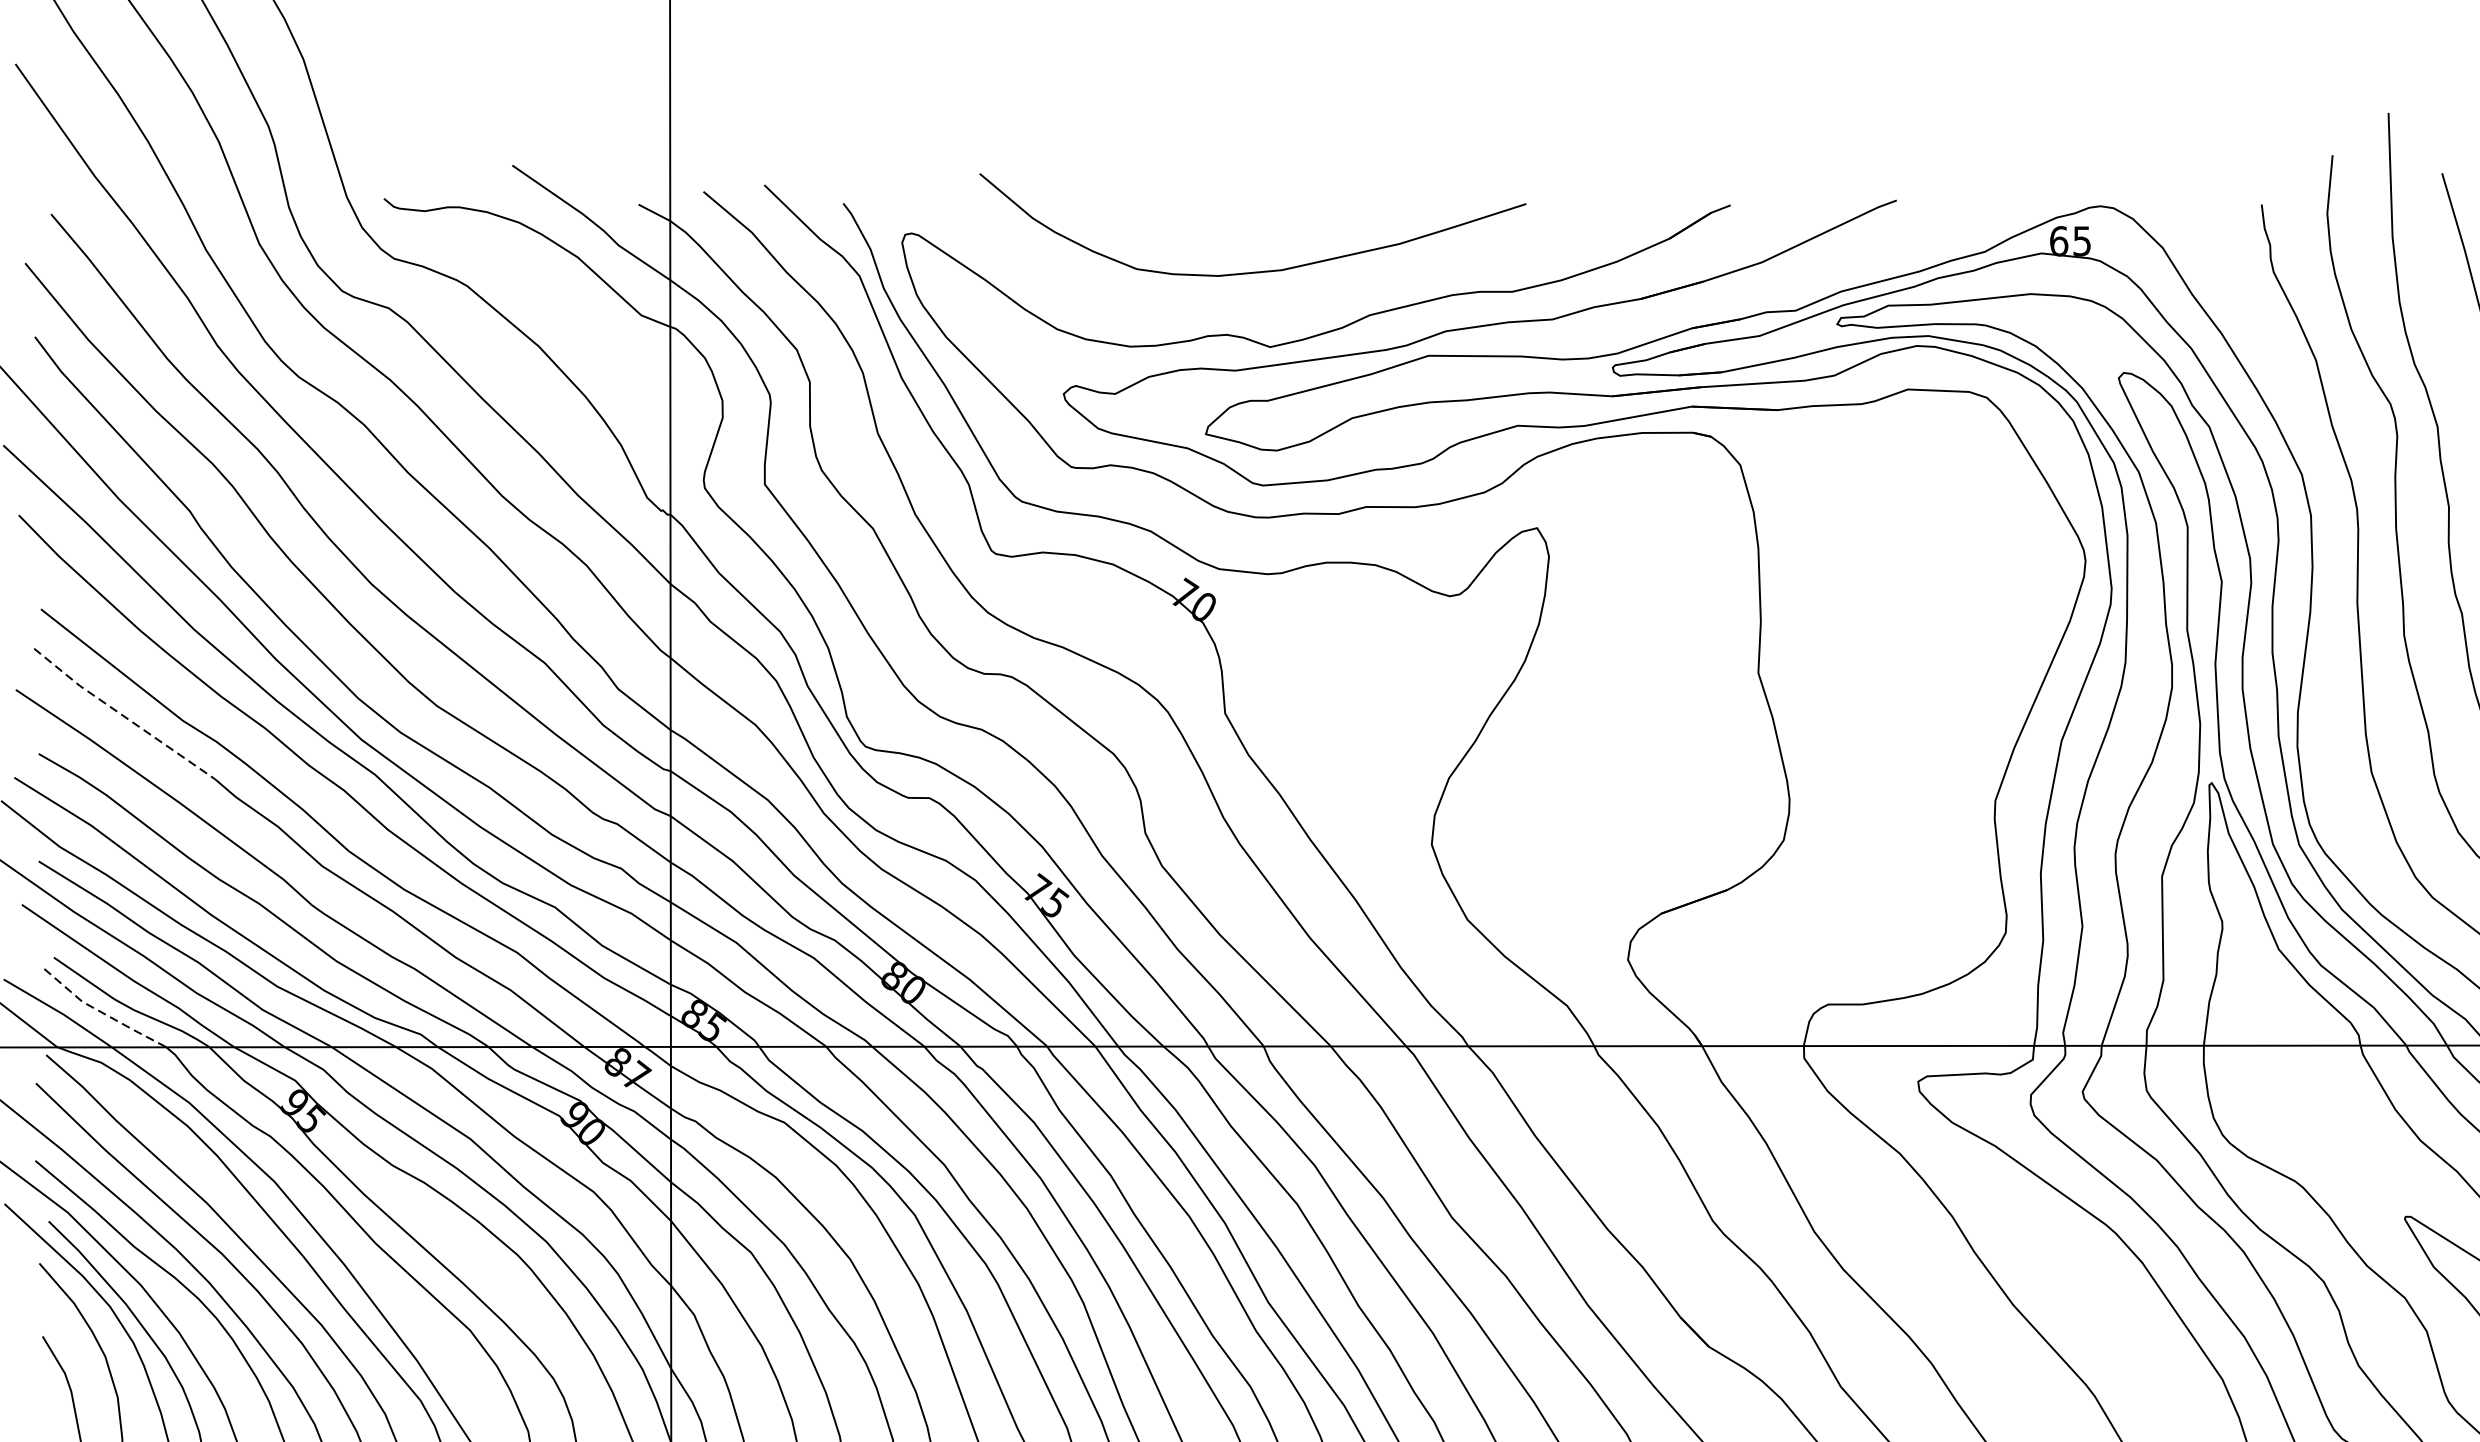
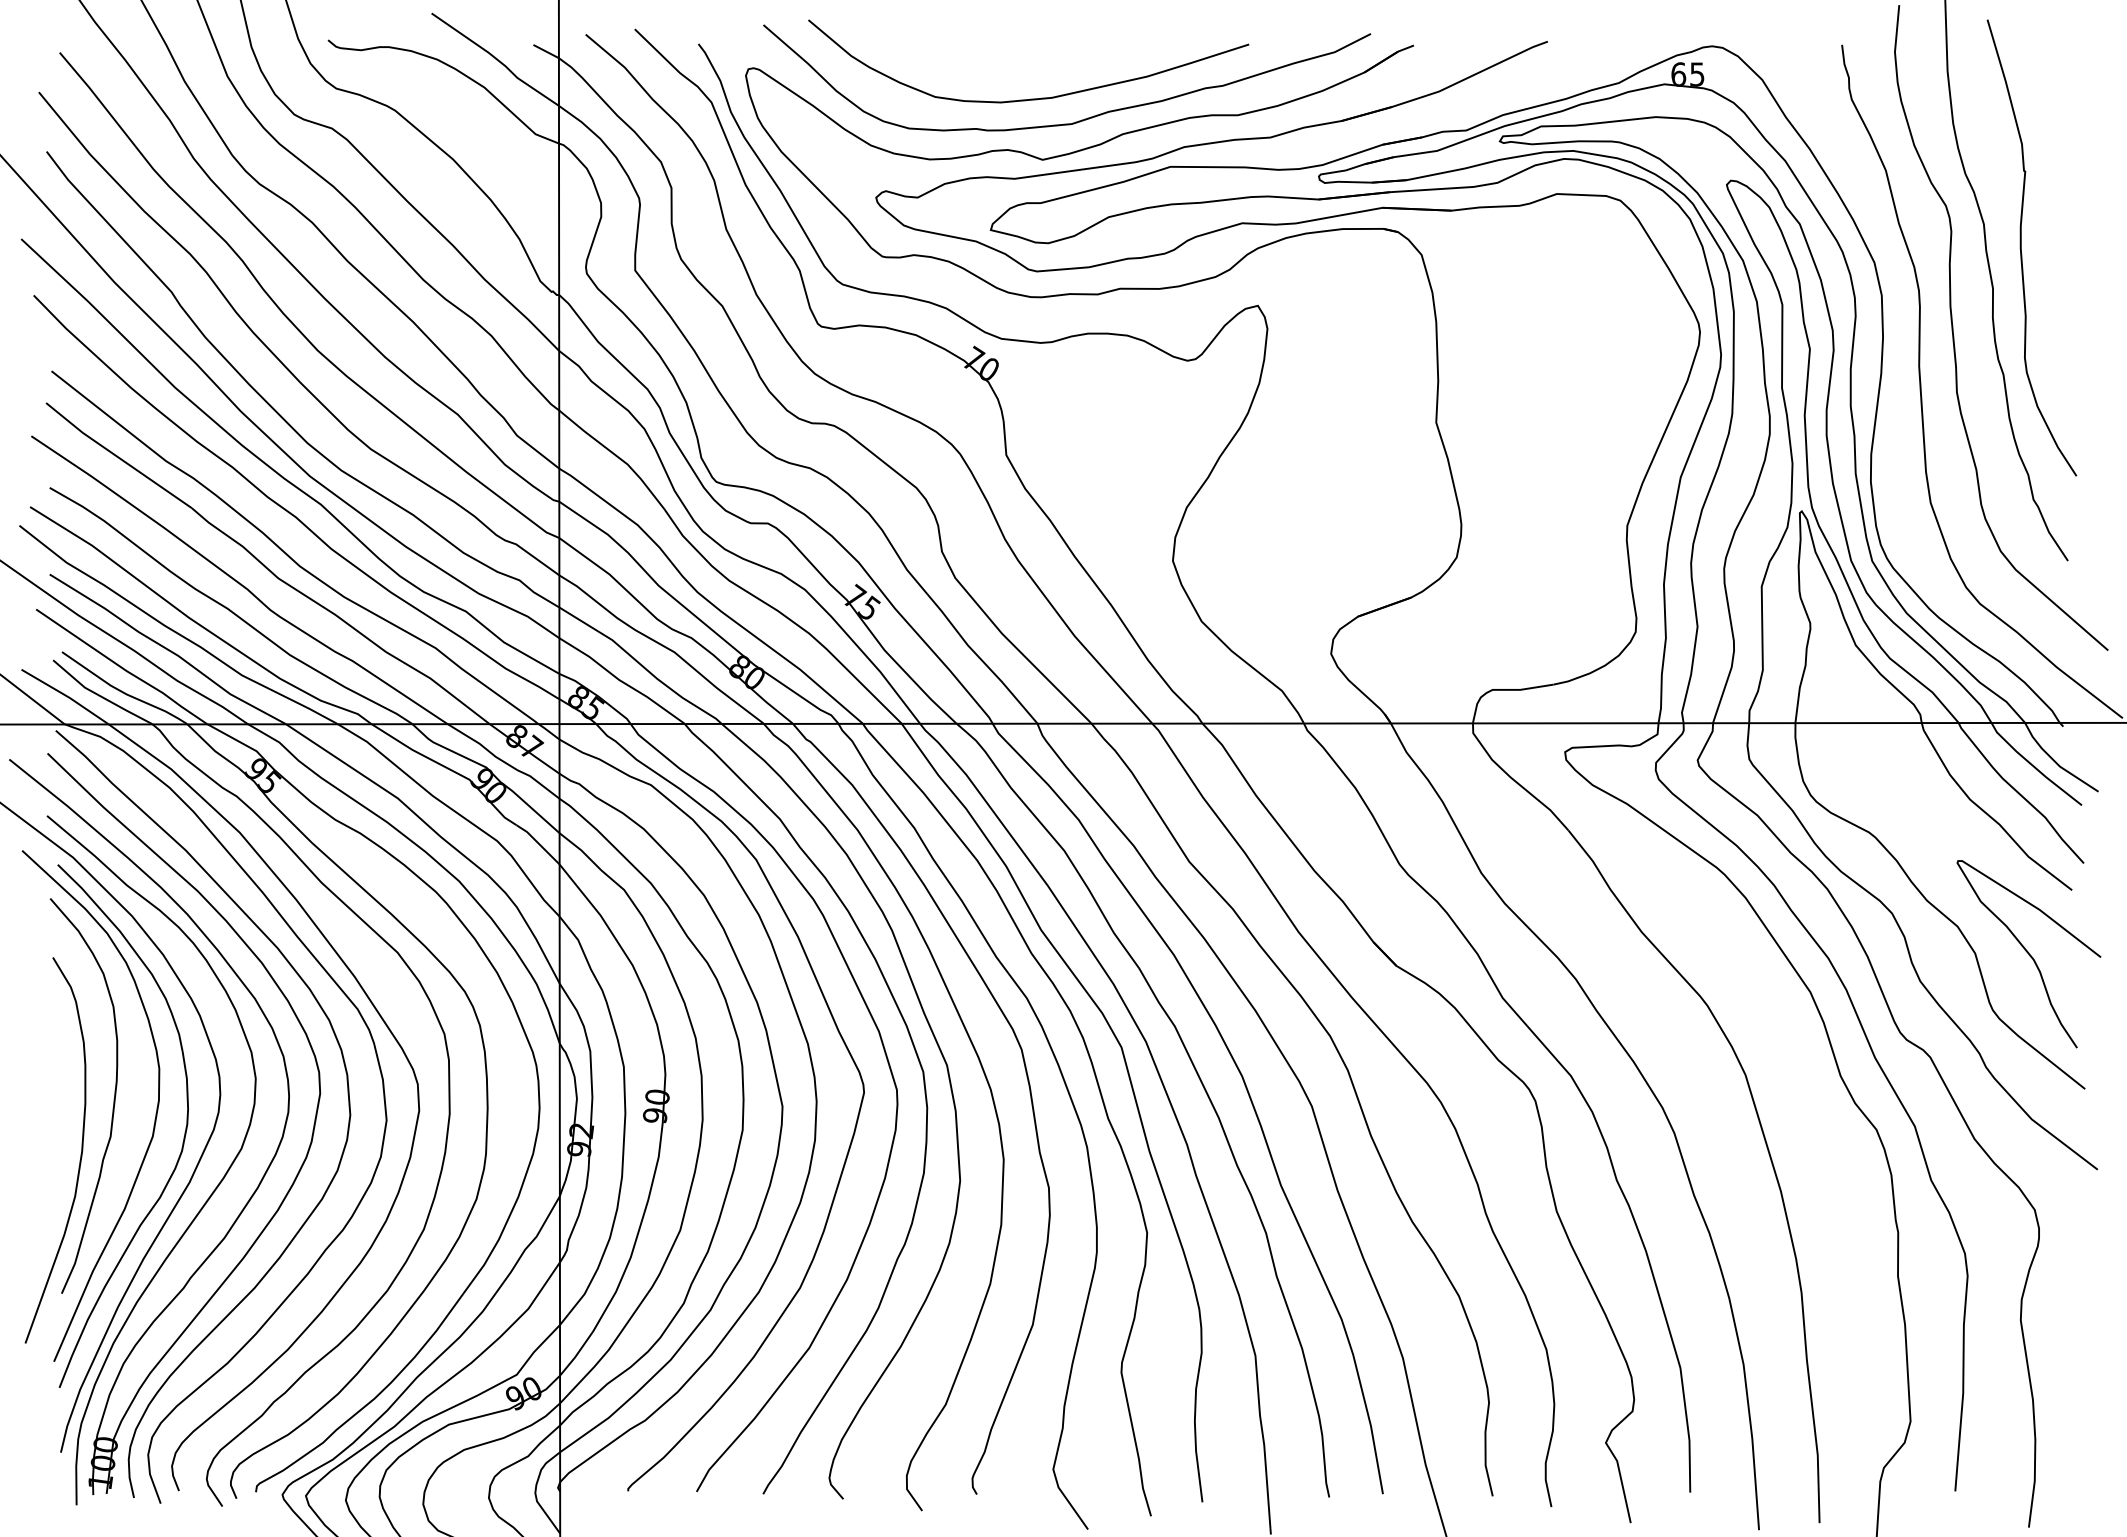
curve: (1318, 297) -> (1081, 119), added
line: (122, 715) -> (117, 456), dashed -> solid
line: (100, 1011) -> (99, 695), dashed -> solid

